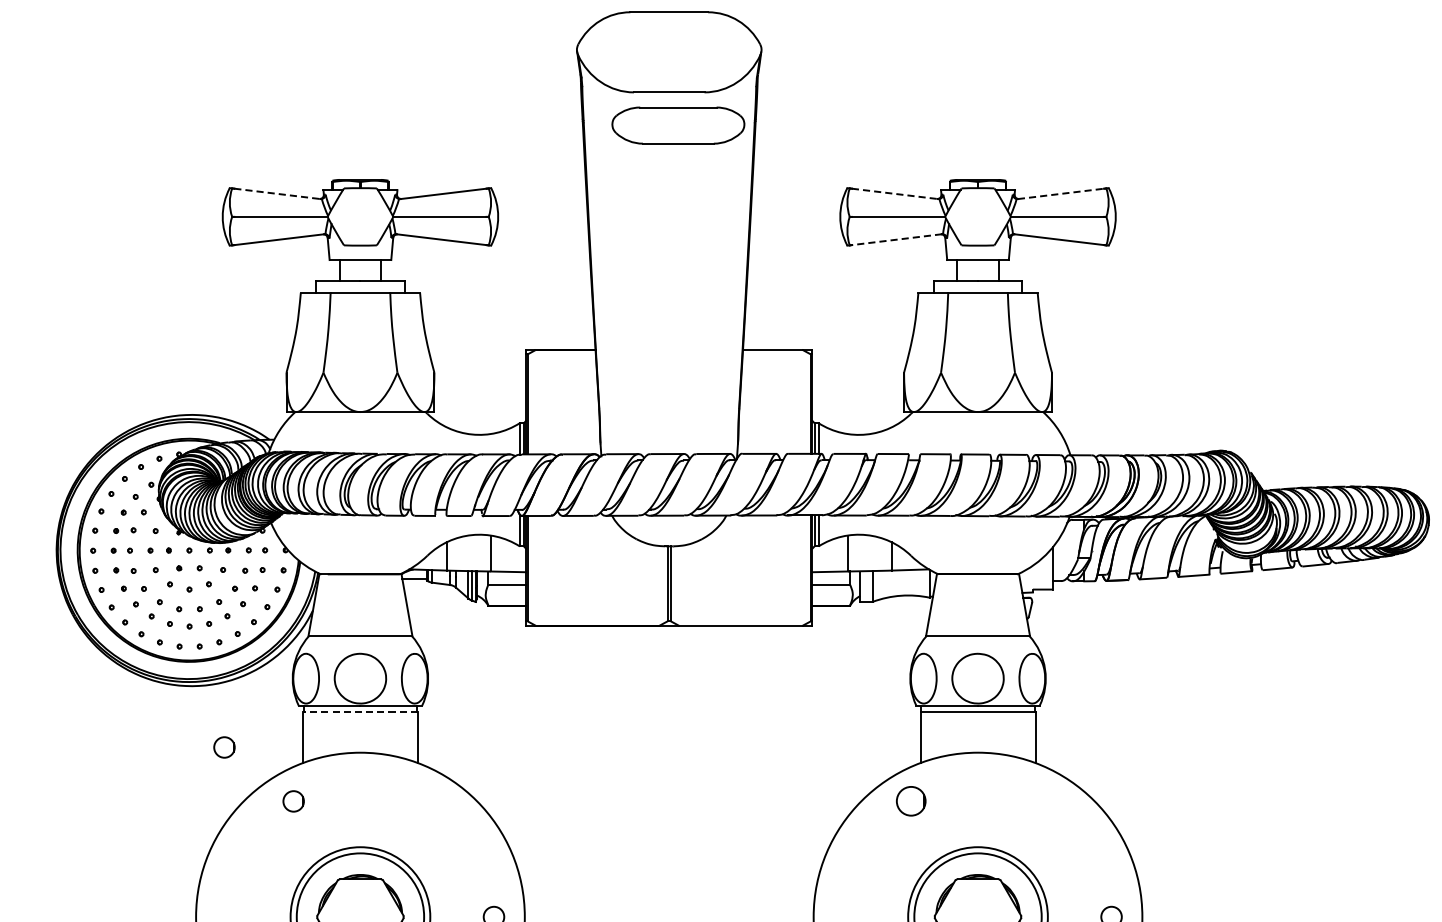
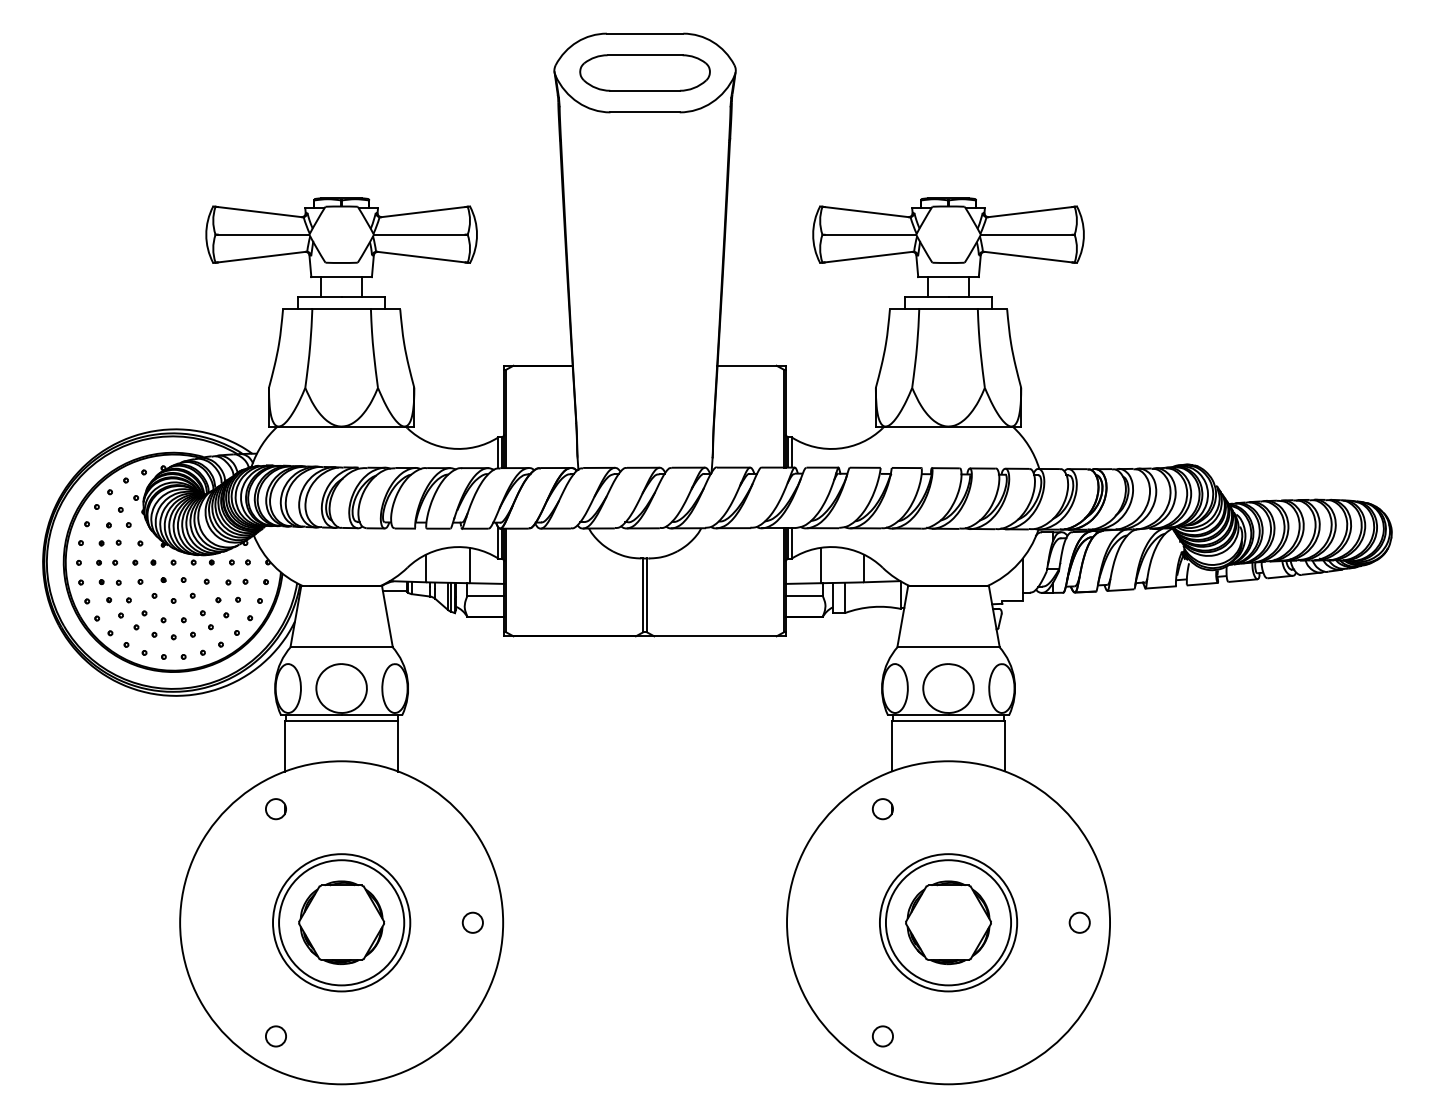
part: (677, 125) -> (644, 72), moved
line: (277, 194) -> (260, 212), dashed -> solid
line: (894, 194) -> (866, 212), dashed -> solid
line: (1061, 194) -> (1030, 212), dashed -> solid
line: (896, 240) -> (868, 257), dashed -> solid
line: (360, 711) -> (341, 720), dashed -> solid
circle: (223, 747) -> (207, 756), removed
circle: (910, 801) -> (882, 809), size x0.71

